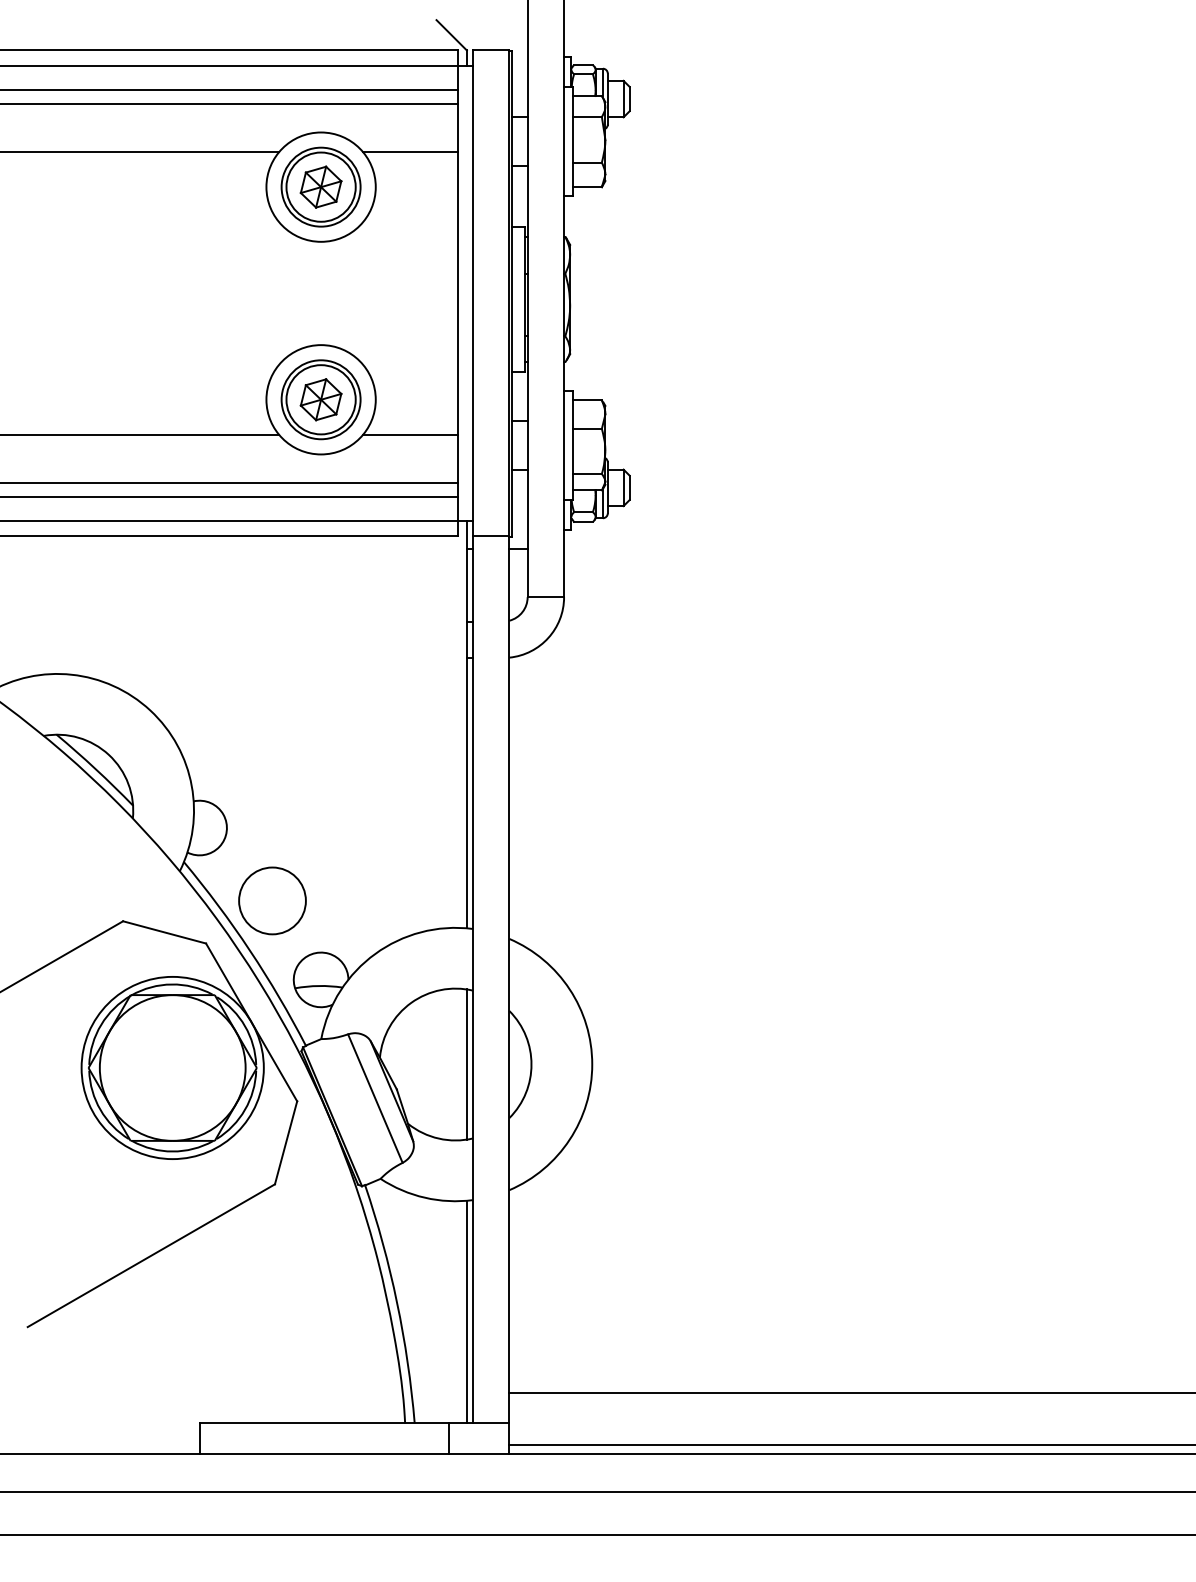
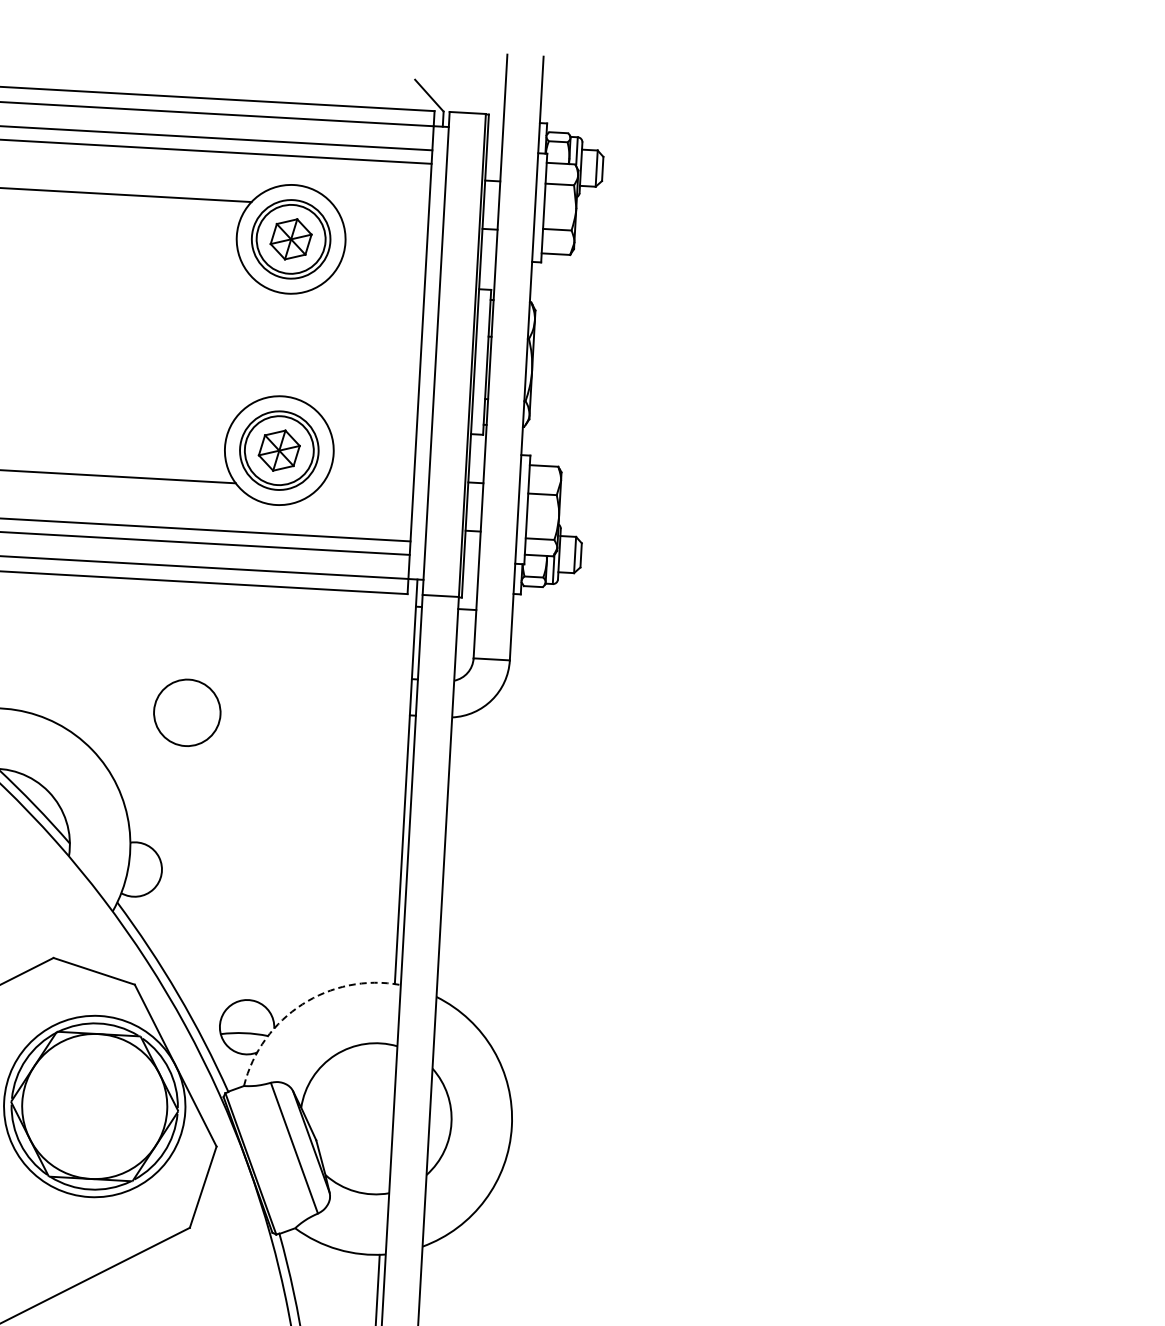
line: (409, 151) -> (380, 208), removed
line: (409, 434) -> (365, 490), removed
circle: (272, 900) -> (187, 712), moved
arc: (375, 953) -> (302, 1004), solid -> dashed
line: (466, 1064) -> (386, 1119), removed

